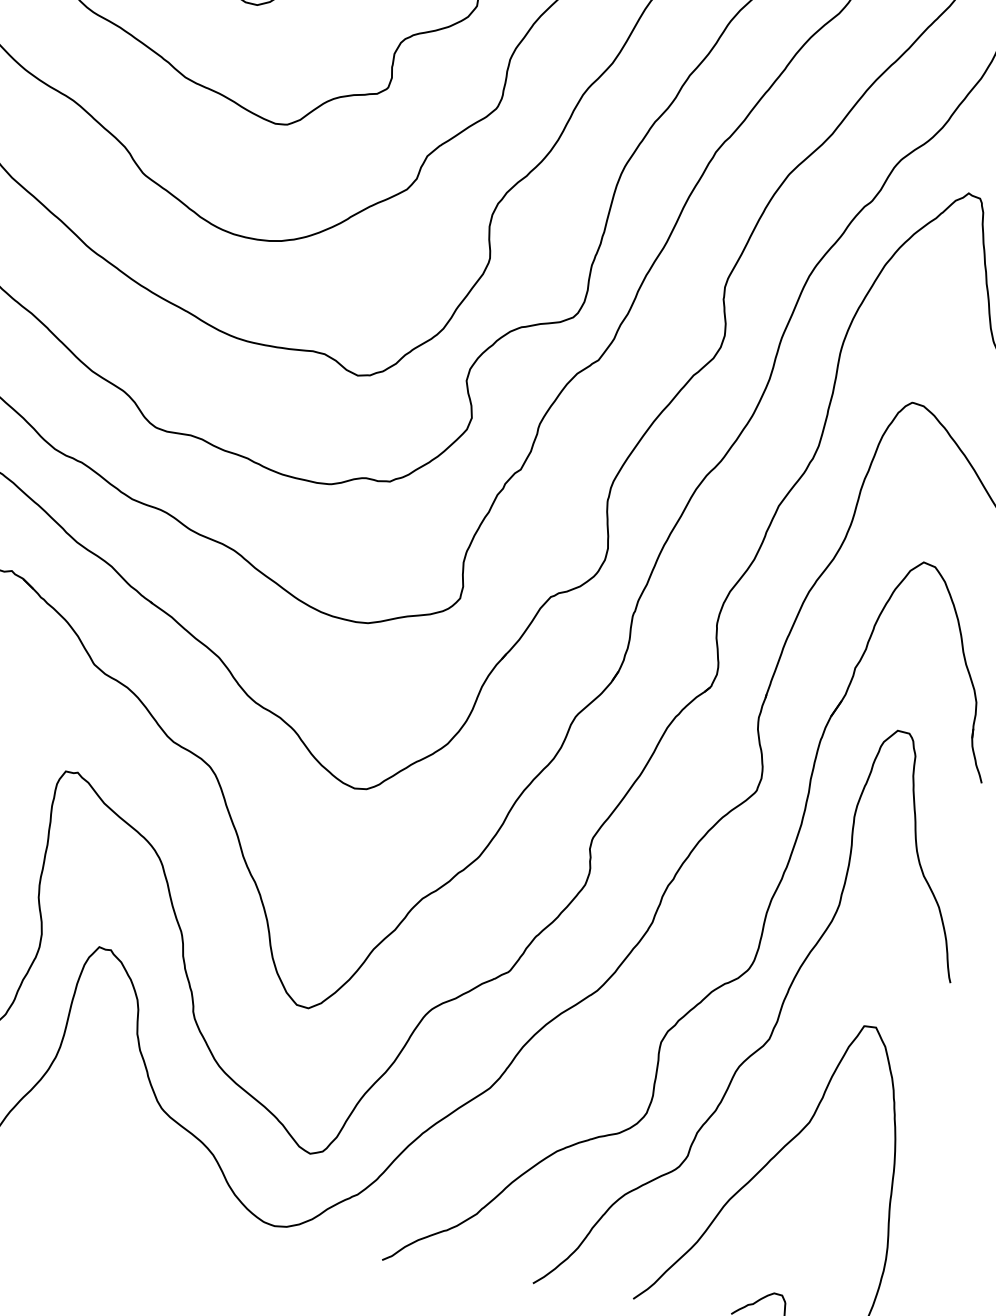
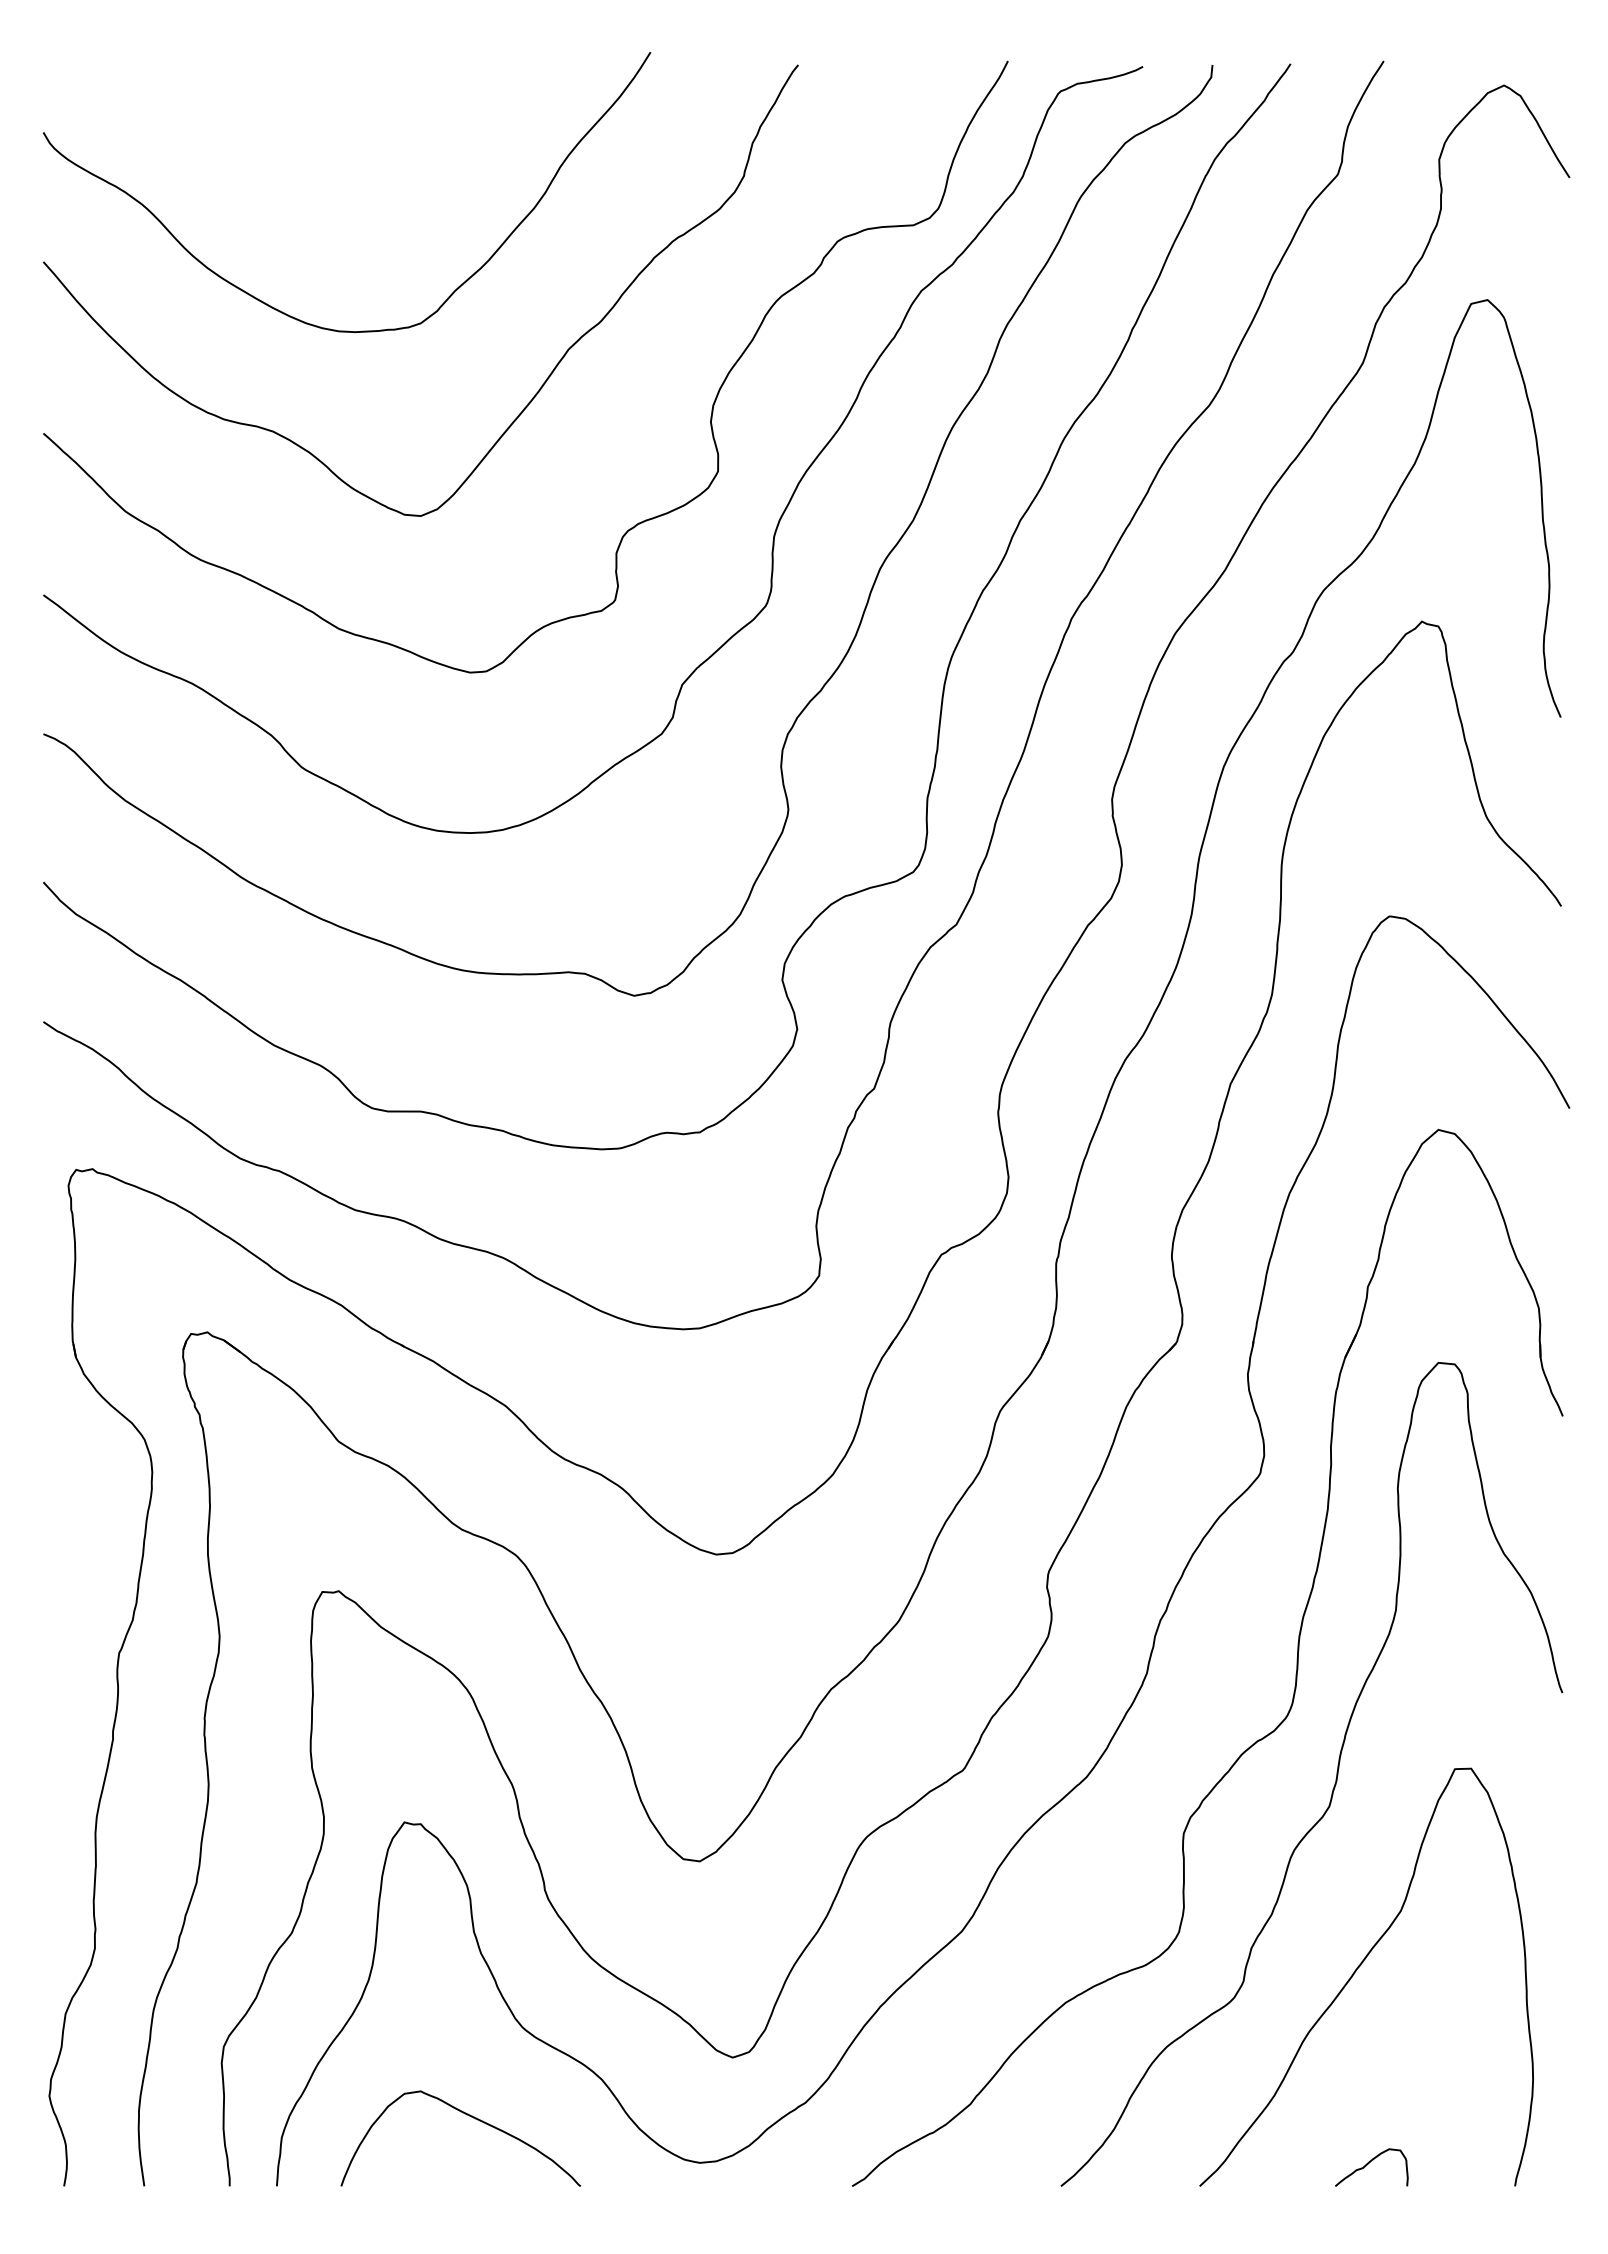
curve: (114, 1167) -> (471, 2117), added

